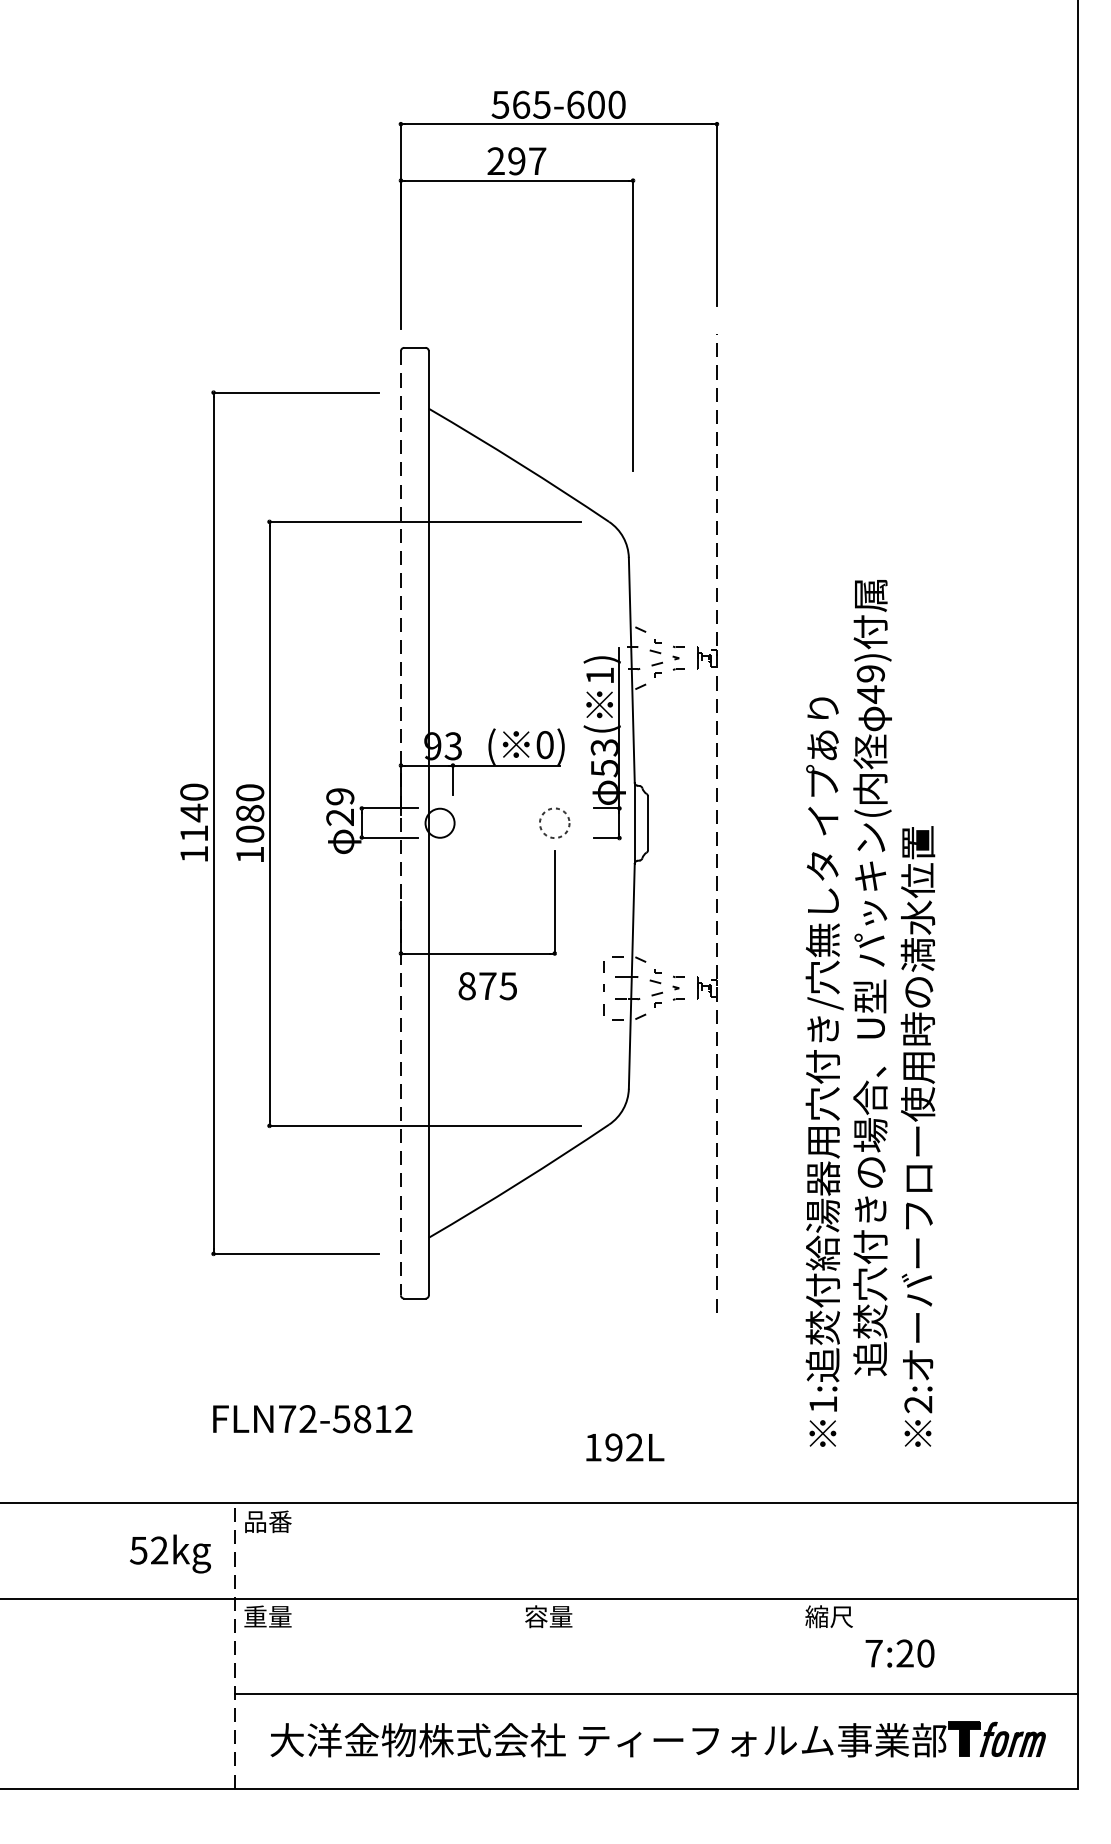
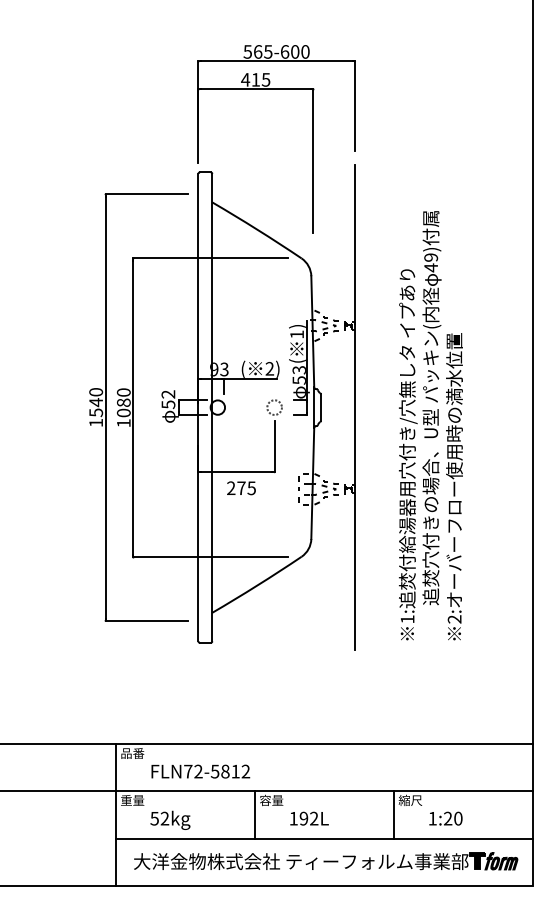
text: (516, 160) -> (255, 79), 297 -> 415
text: (544, 744) -> (269, 368), 0) -> 2)
text: (340, 806) -> (168, 399), 29 -> 52
line: (400, 823) -> (198, 407), dashed -> solid
line: (716, 823) -> (354, 407), dashed -> solid
text: (194, 833) -> (96, 412), 1140 -> 1540
text: (467, 986) -> (231, 488), 875 -> 275
text: (869, 1012) -> (430, 425), moved
text: (312, 1418) -> (200, 771), moved
text: (625, 1447) -> (309, 818), moved
text: (170, 1552) -> (170, 819), moved
line: (235, 1645) -> (116, 814), dashed -> solid
line: (516, 1645) -> (255, 814), added
line: (796, 1645) -> (394, 814), added
text: (873, 1653) -> (432, 818), 7:20 -> 1:20

